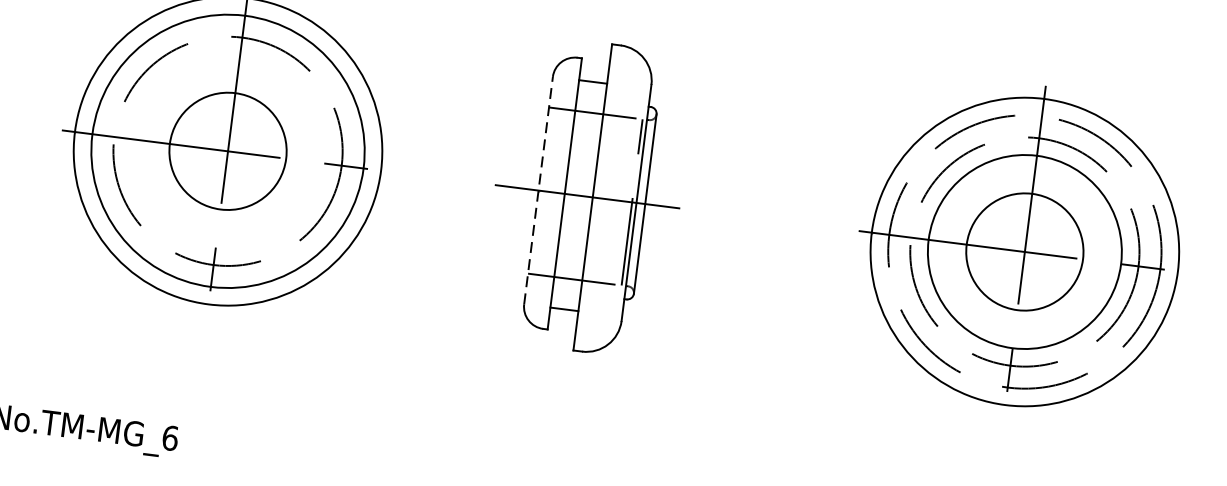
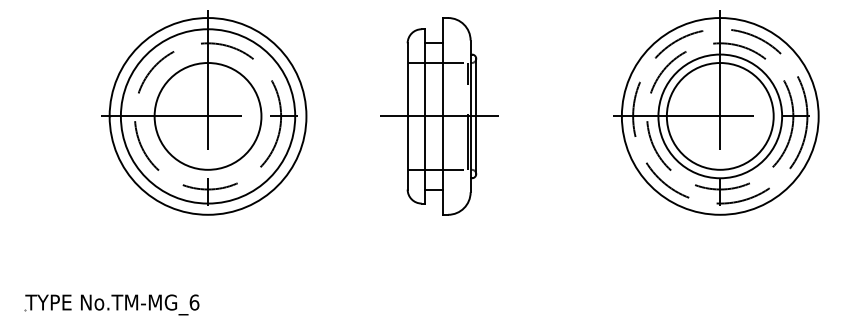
circle: (227, 151) -> (207, 116), size x1.43
line: (538, 189) -> (407, 115), dashed -> solid
circle: (1023, 251) -> (719, 116), size x1.43

